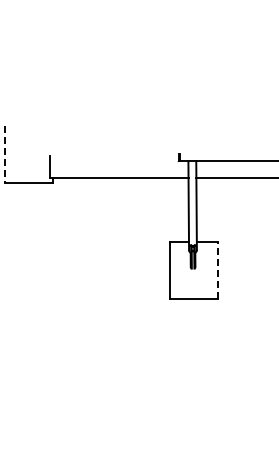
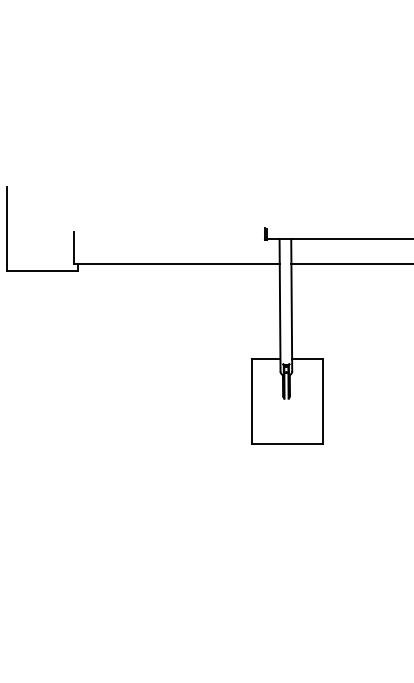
line: (4, 154) -> (6, 229), dashed -> solid
line: (217, 270) -> (322, 401), dashed -> solid

